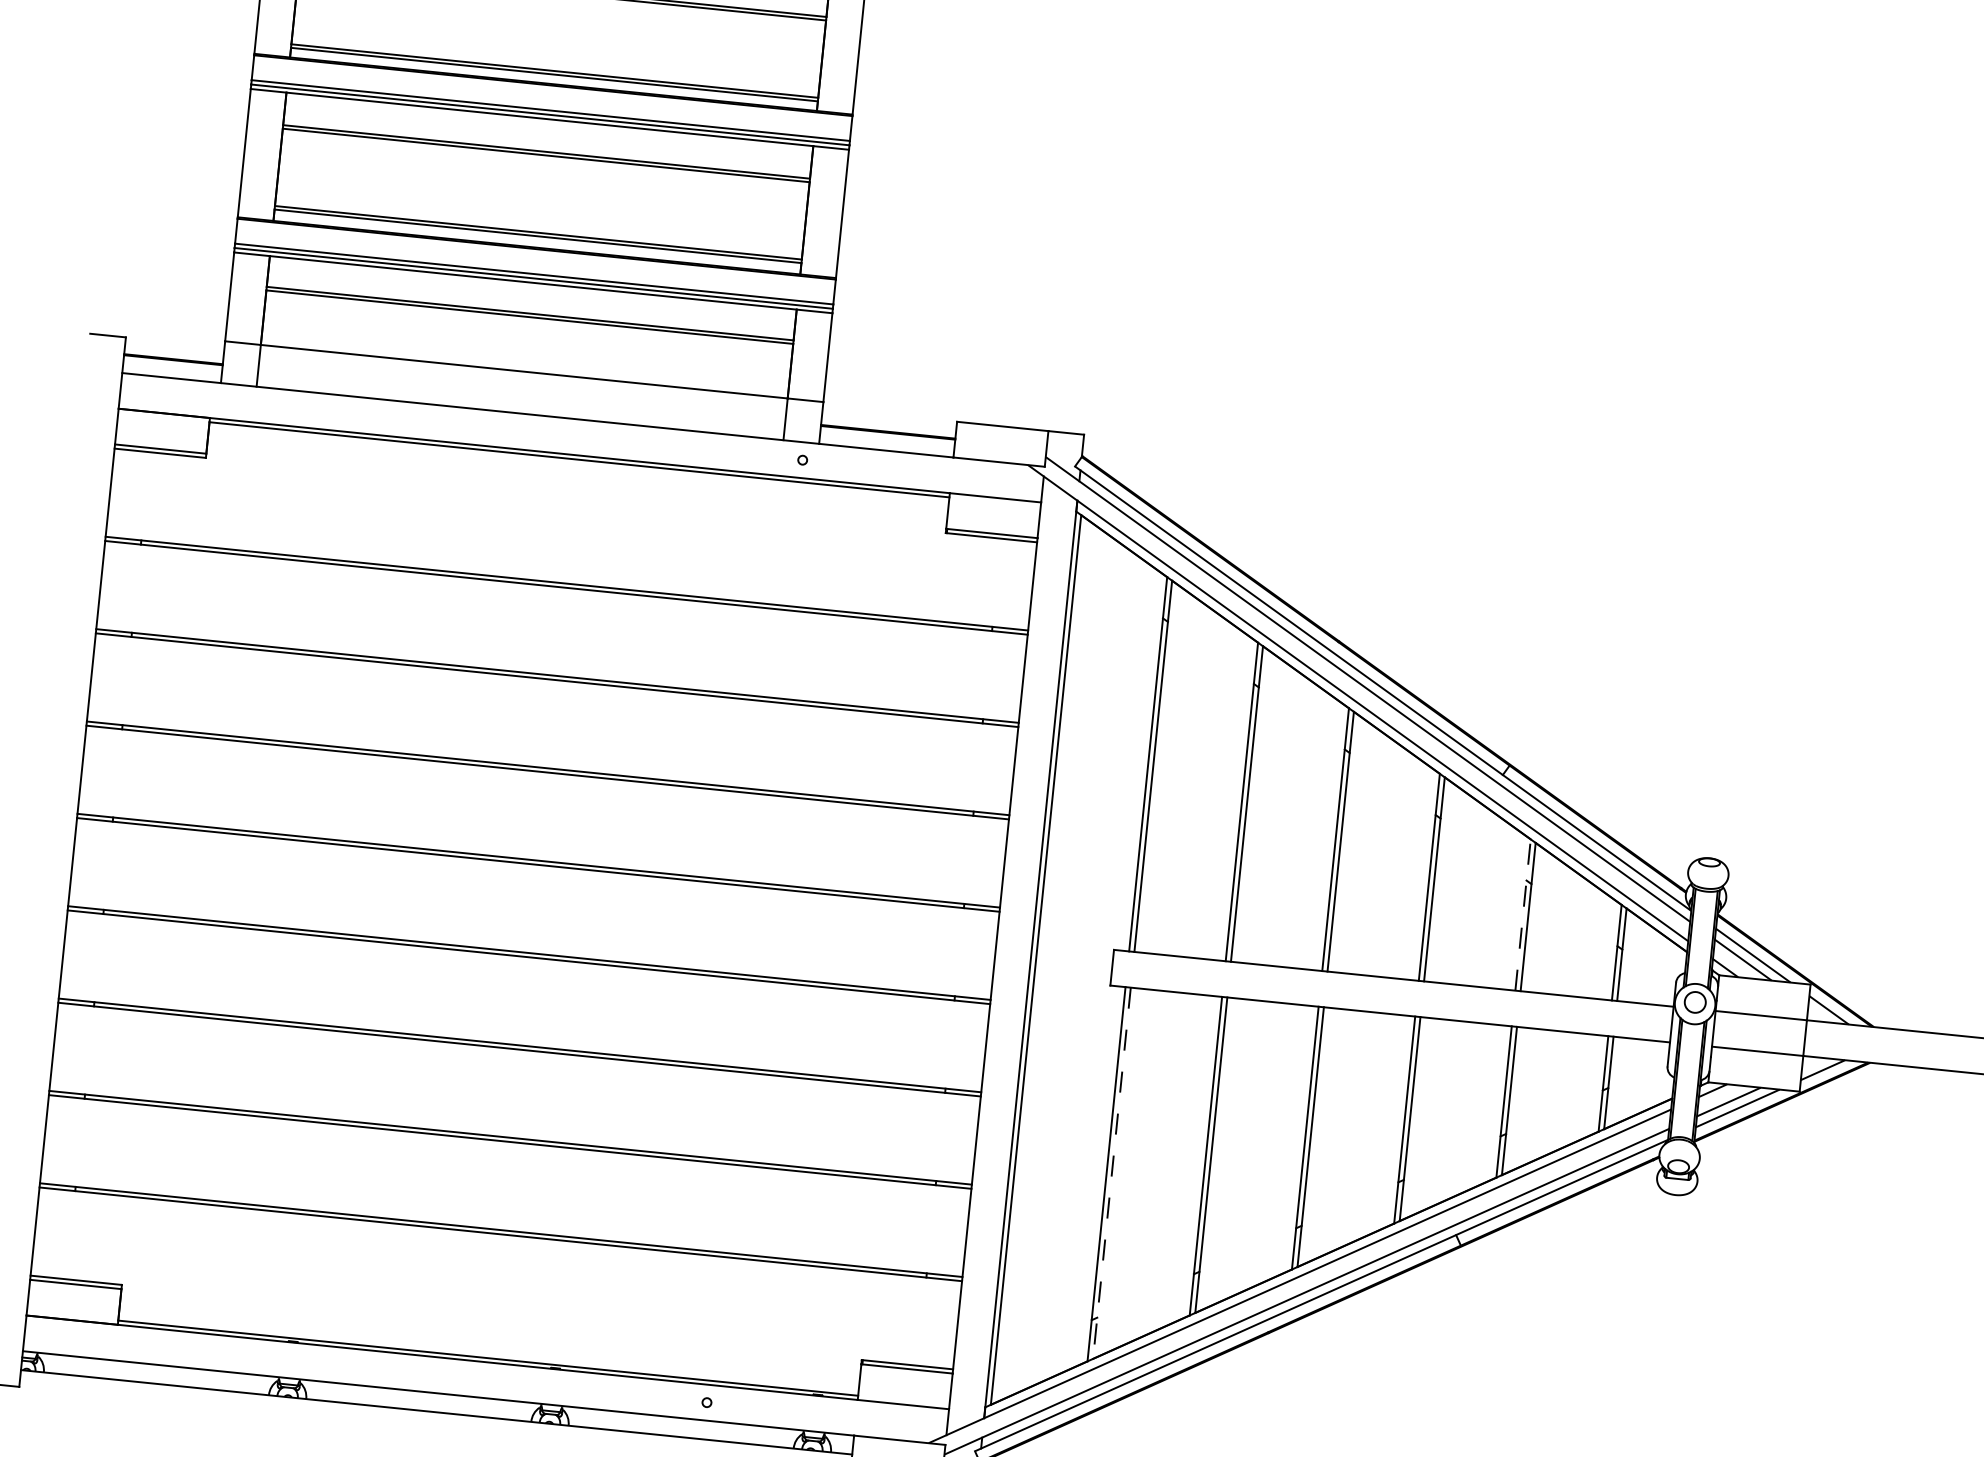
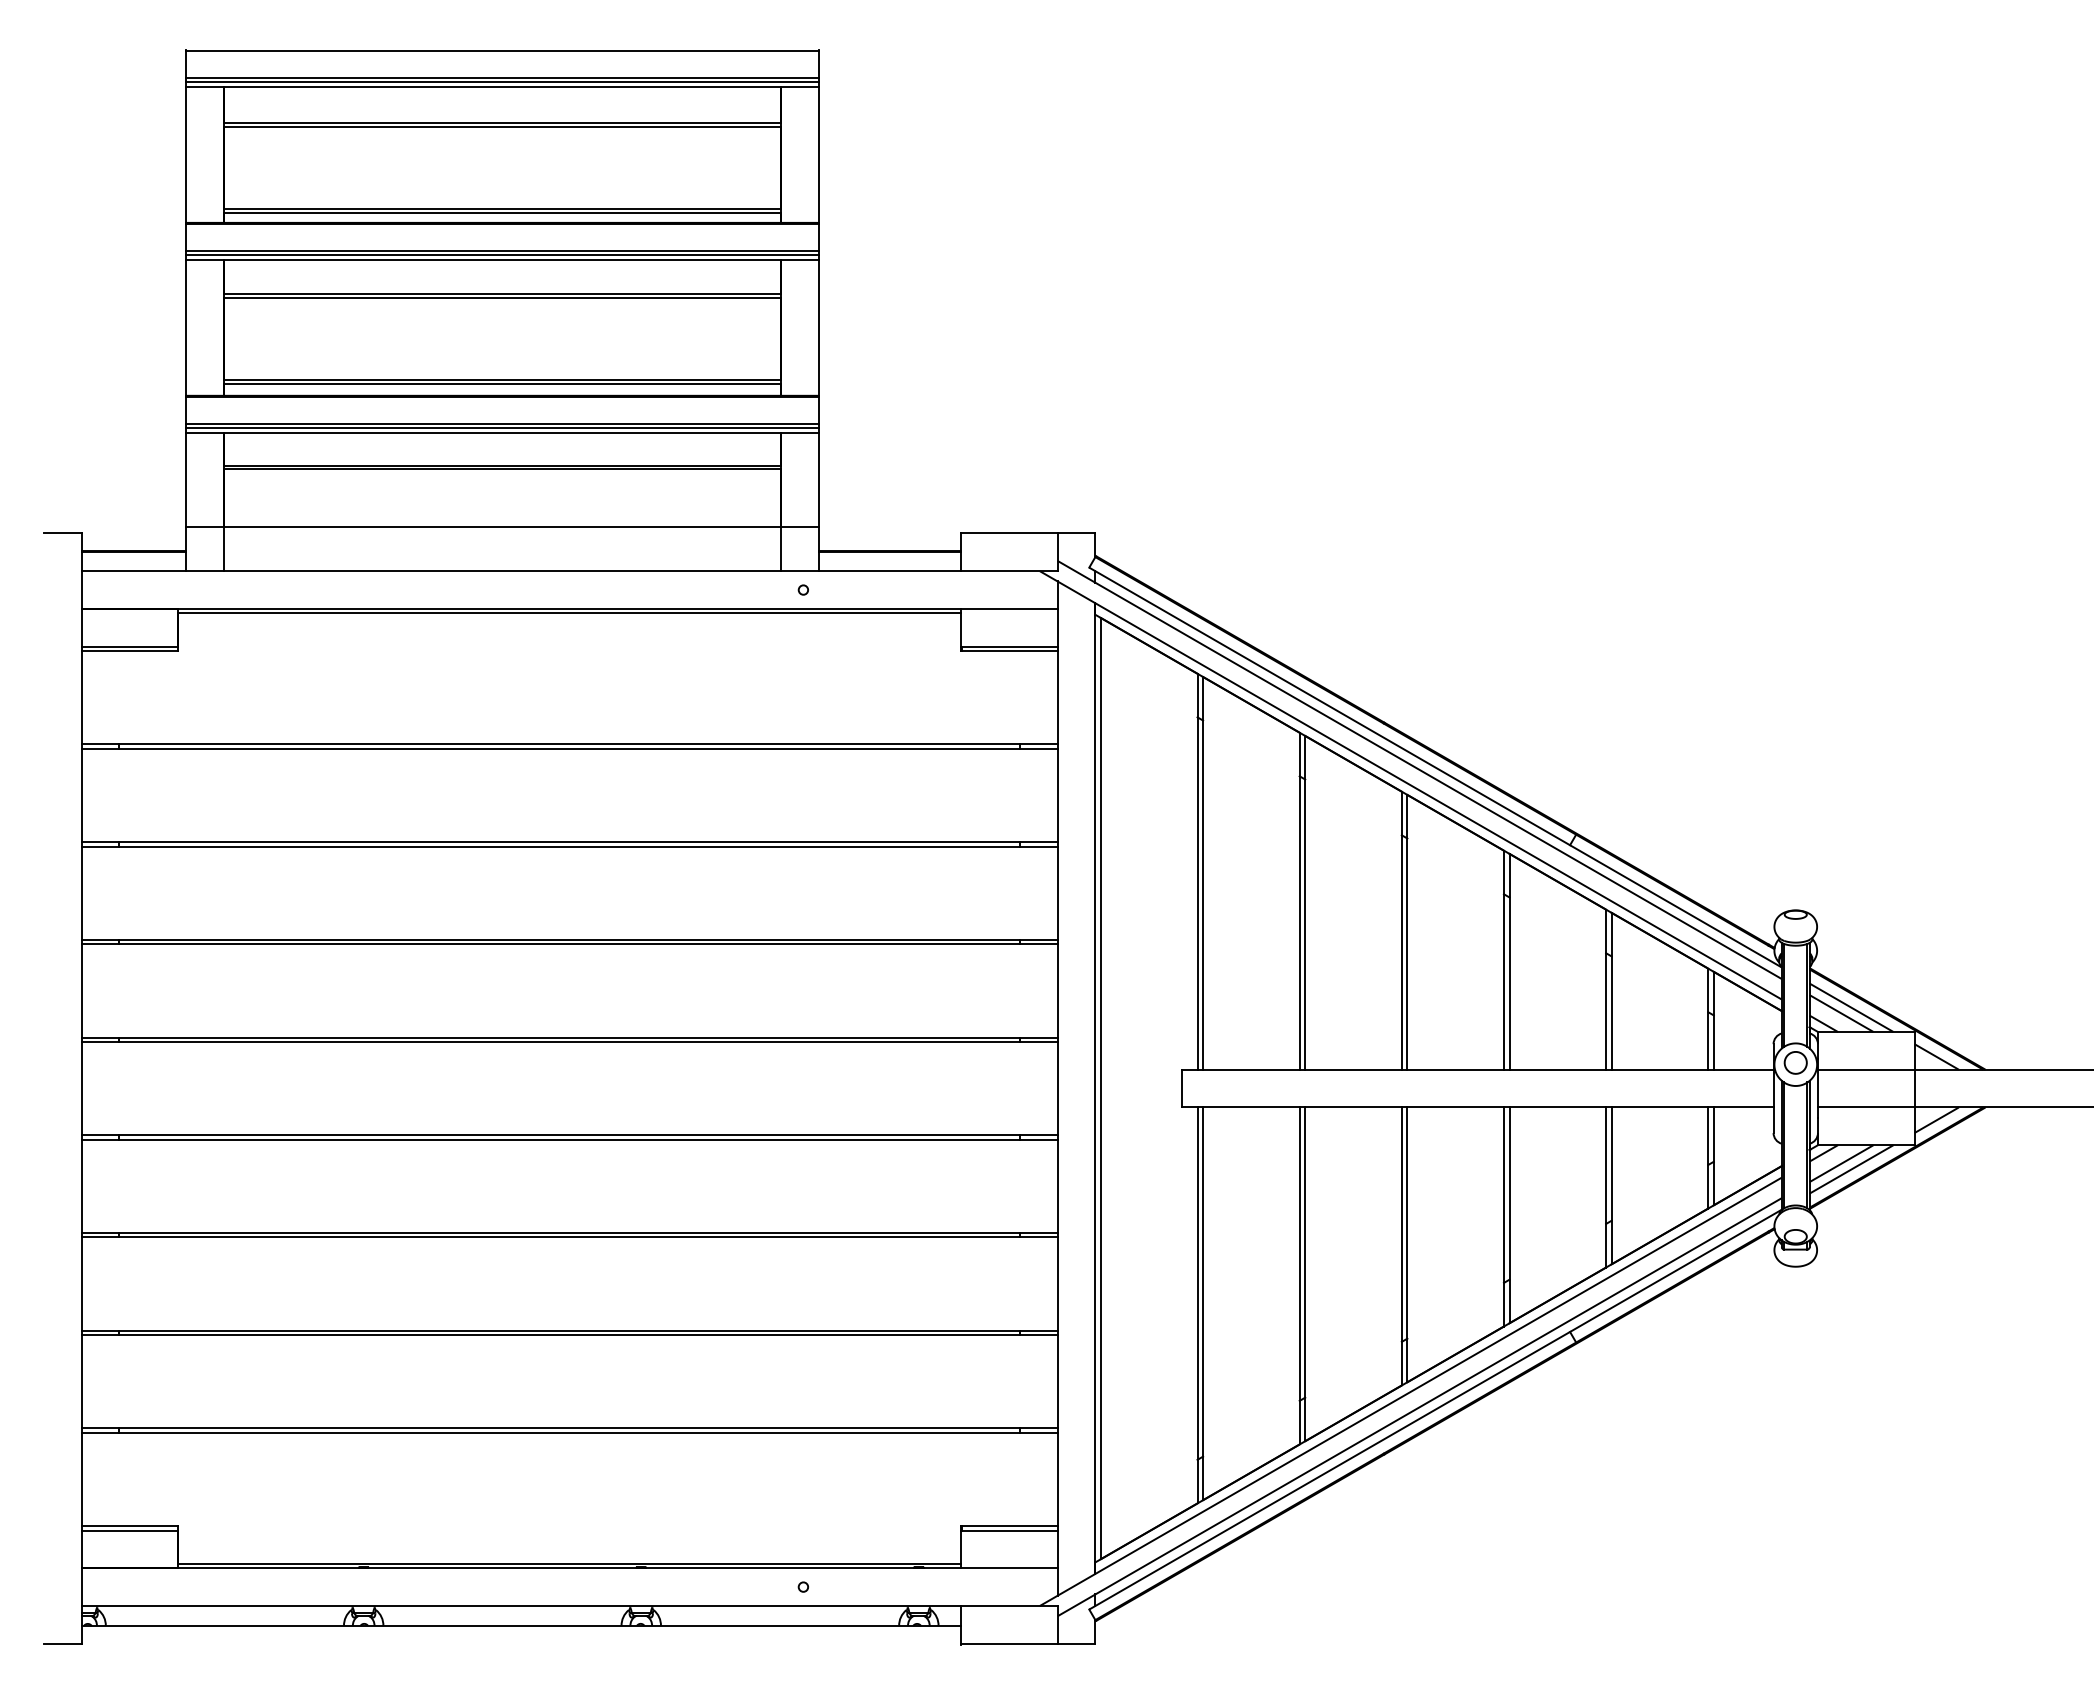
line: (1523, 914) -> (1606, 989), dashed -> solid
line: (1112, 1173) -> (1203, 1304), dashed -> solid

